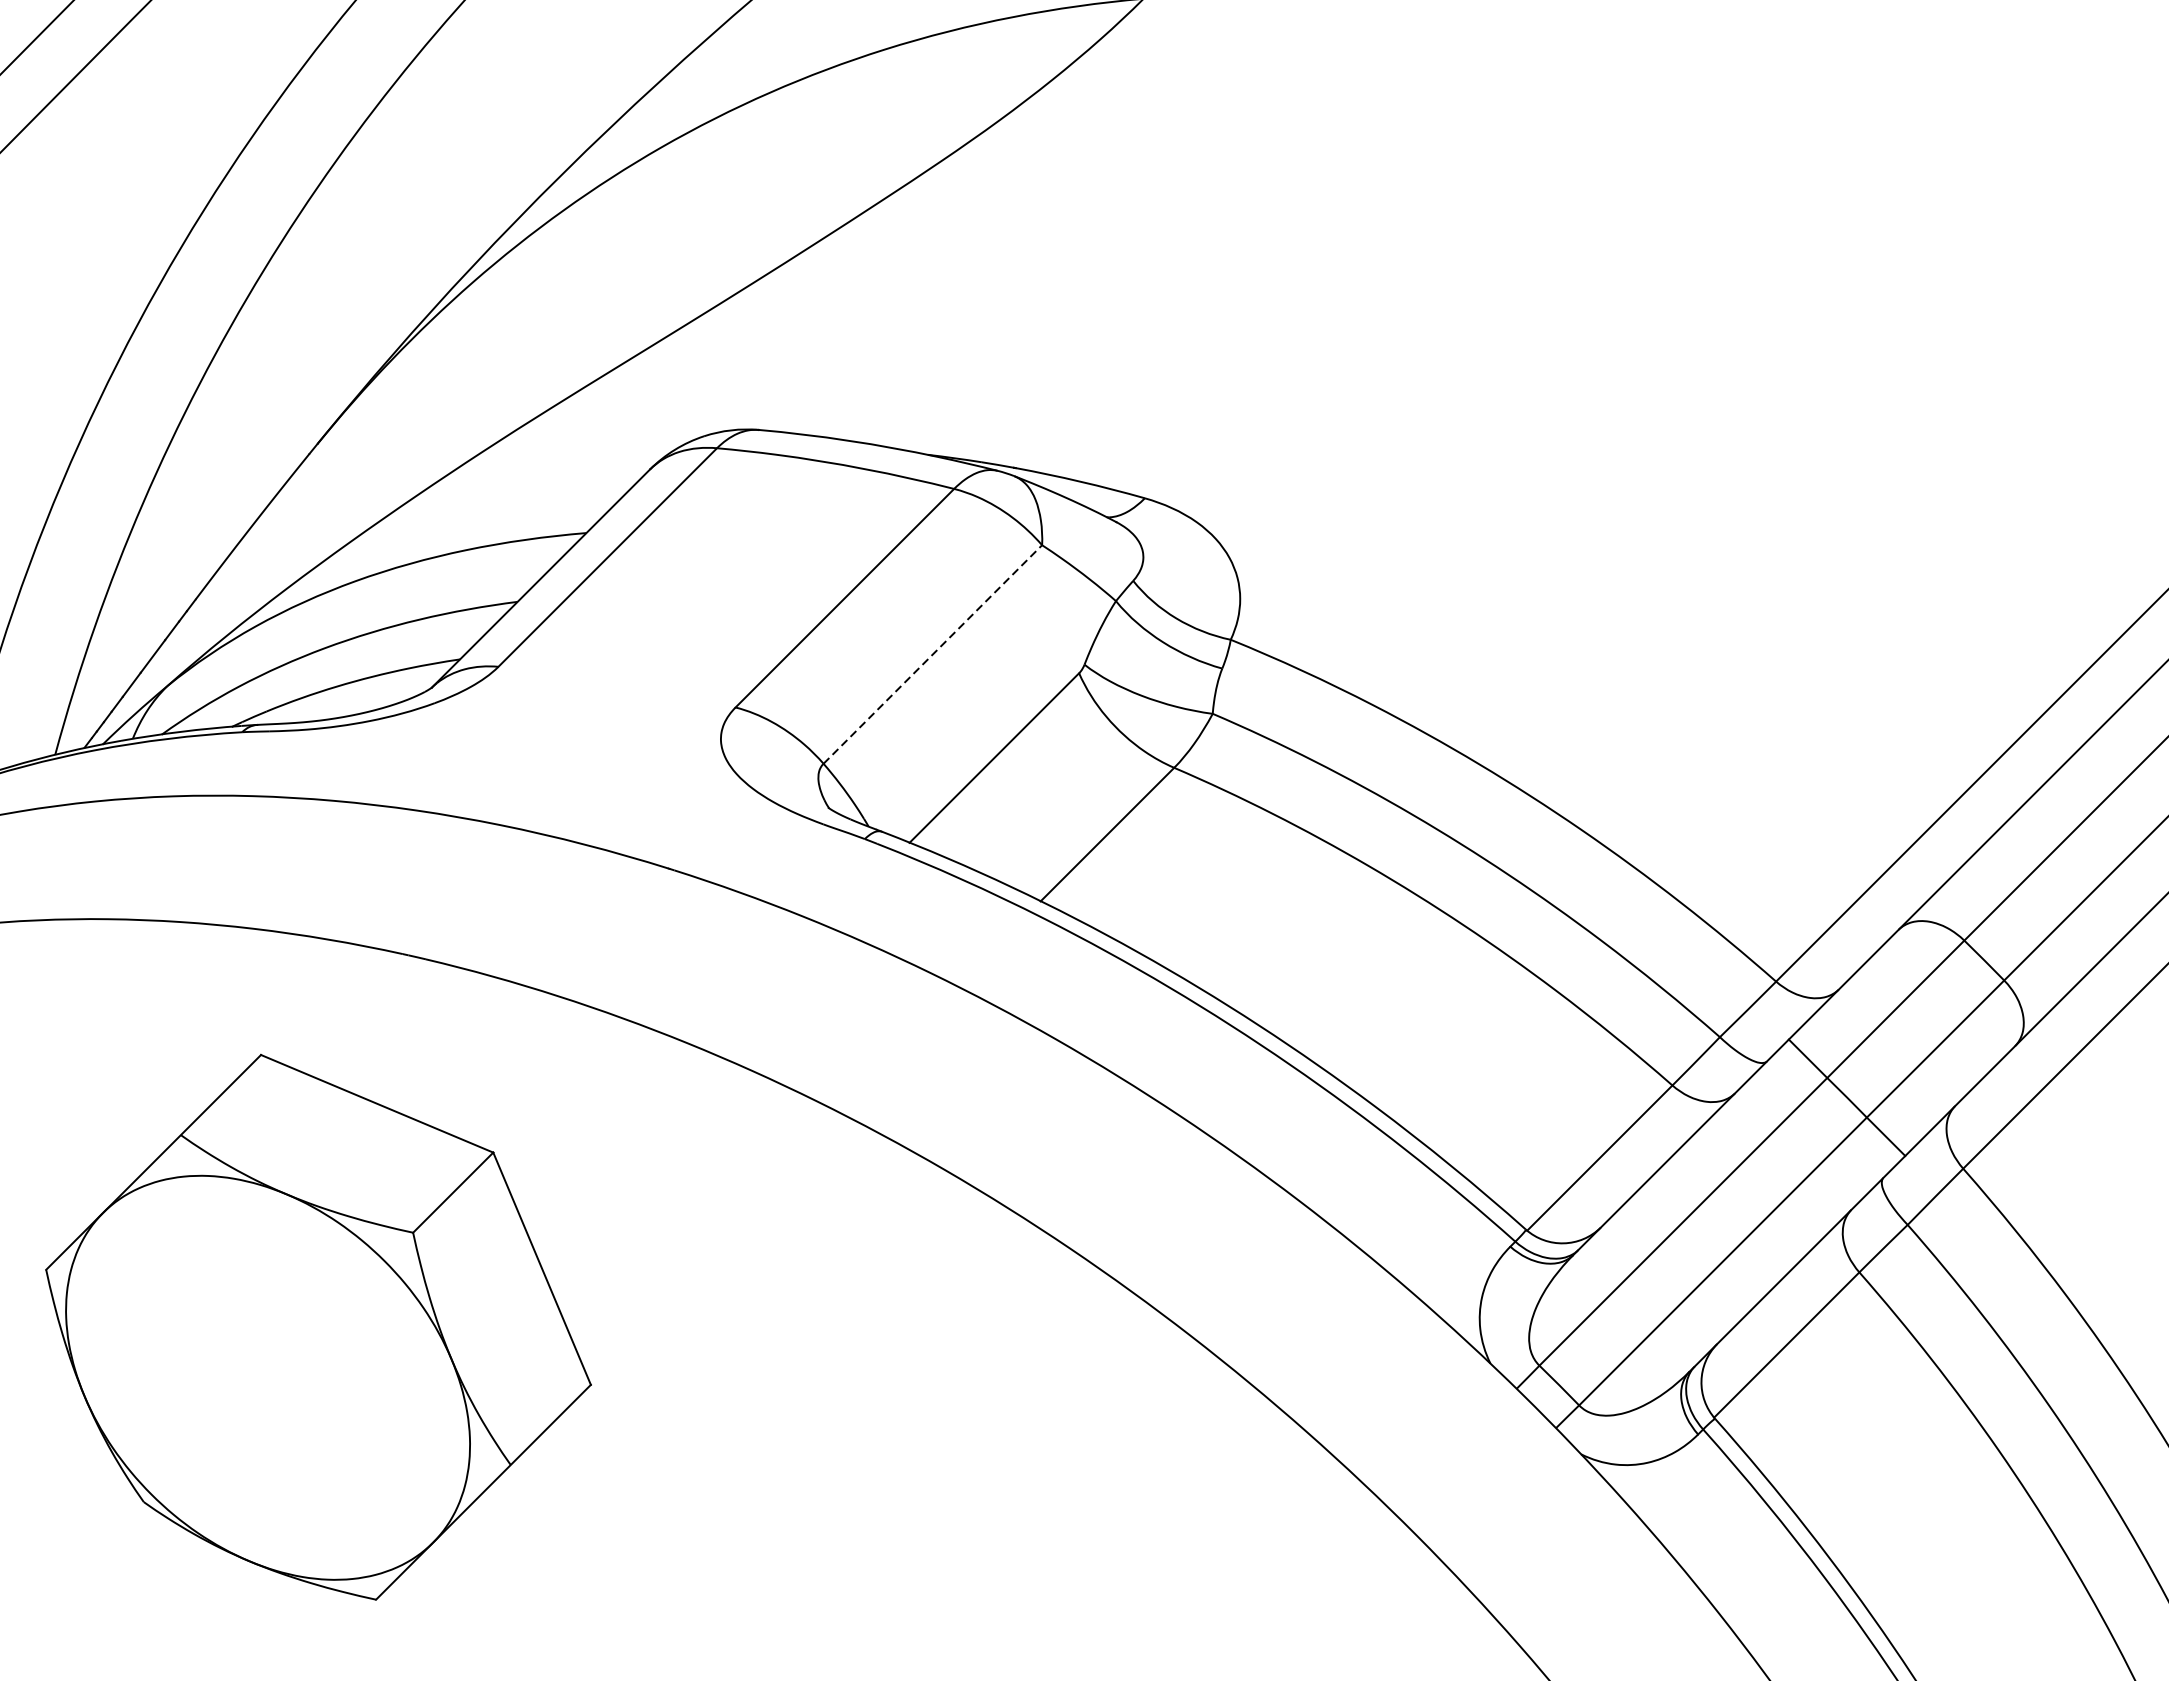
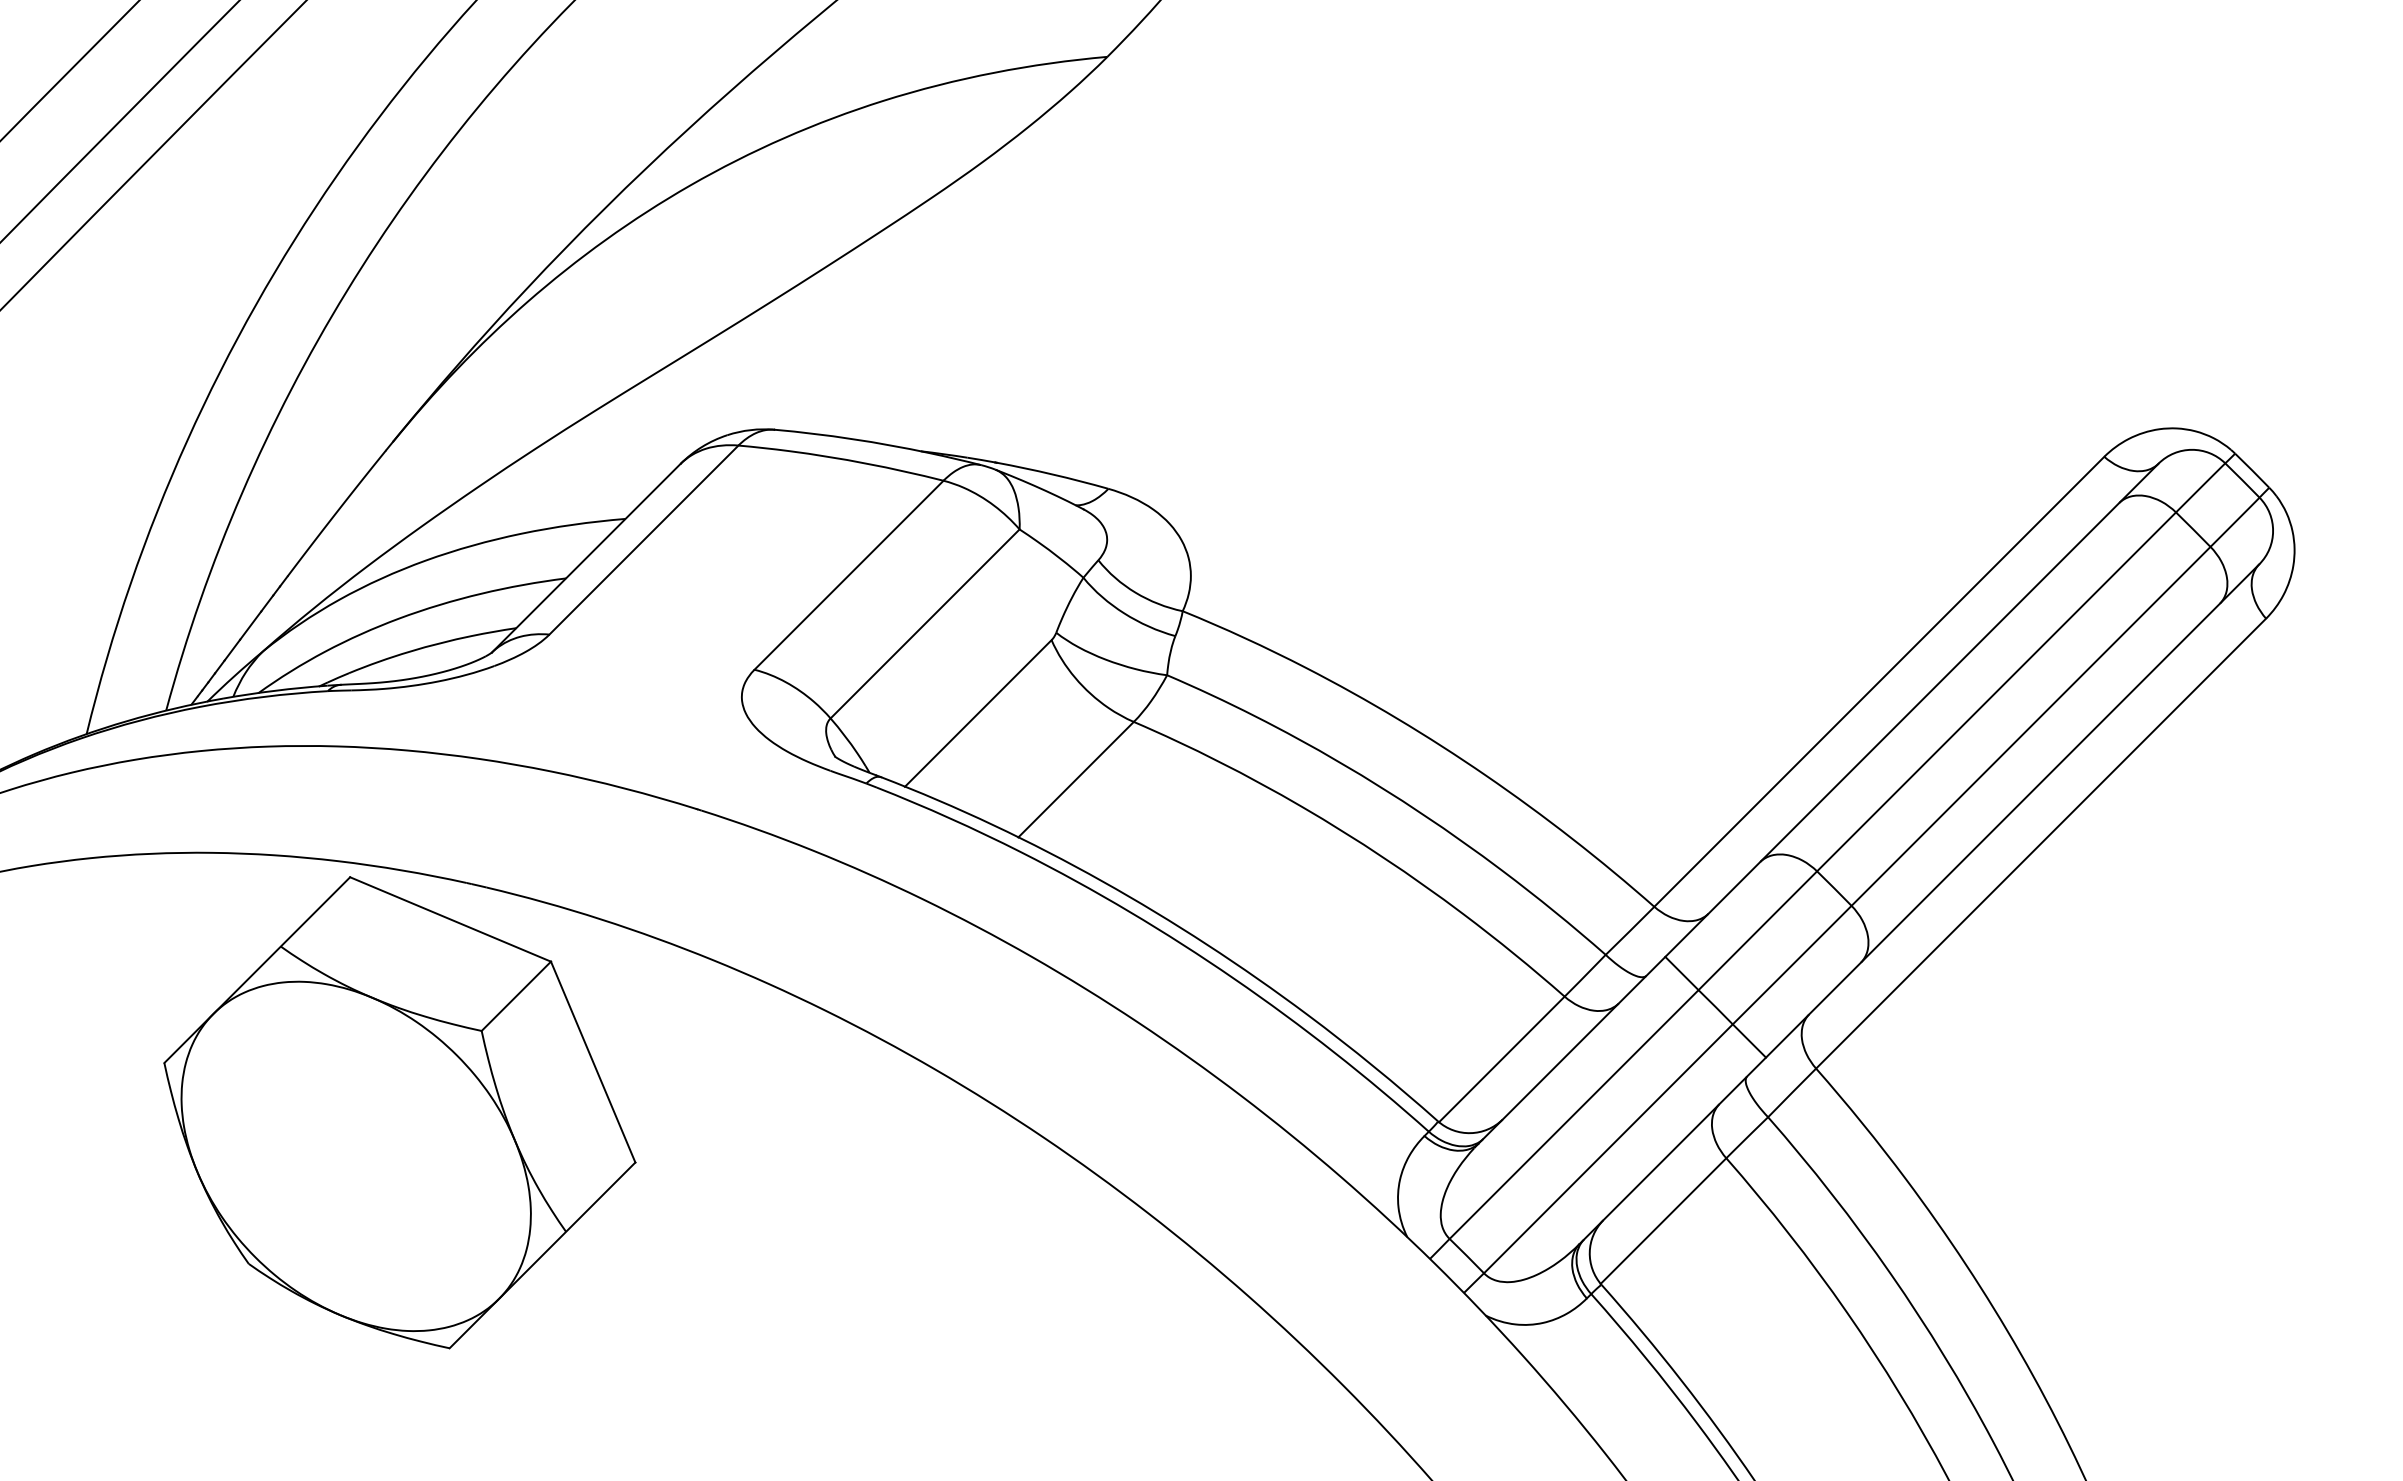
line: (933, 653) -> (925, 623), dashed -> solid
part: (318, 1327) -> (399, 1112), moved

